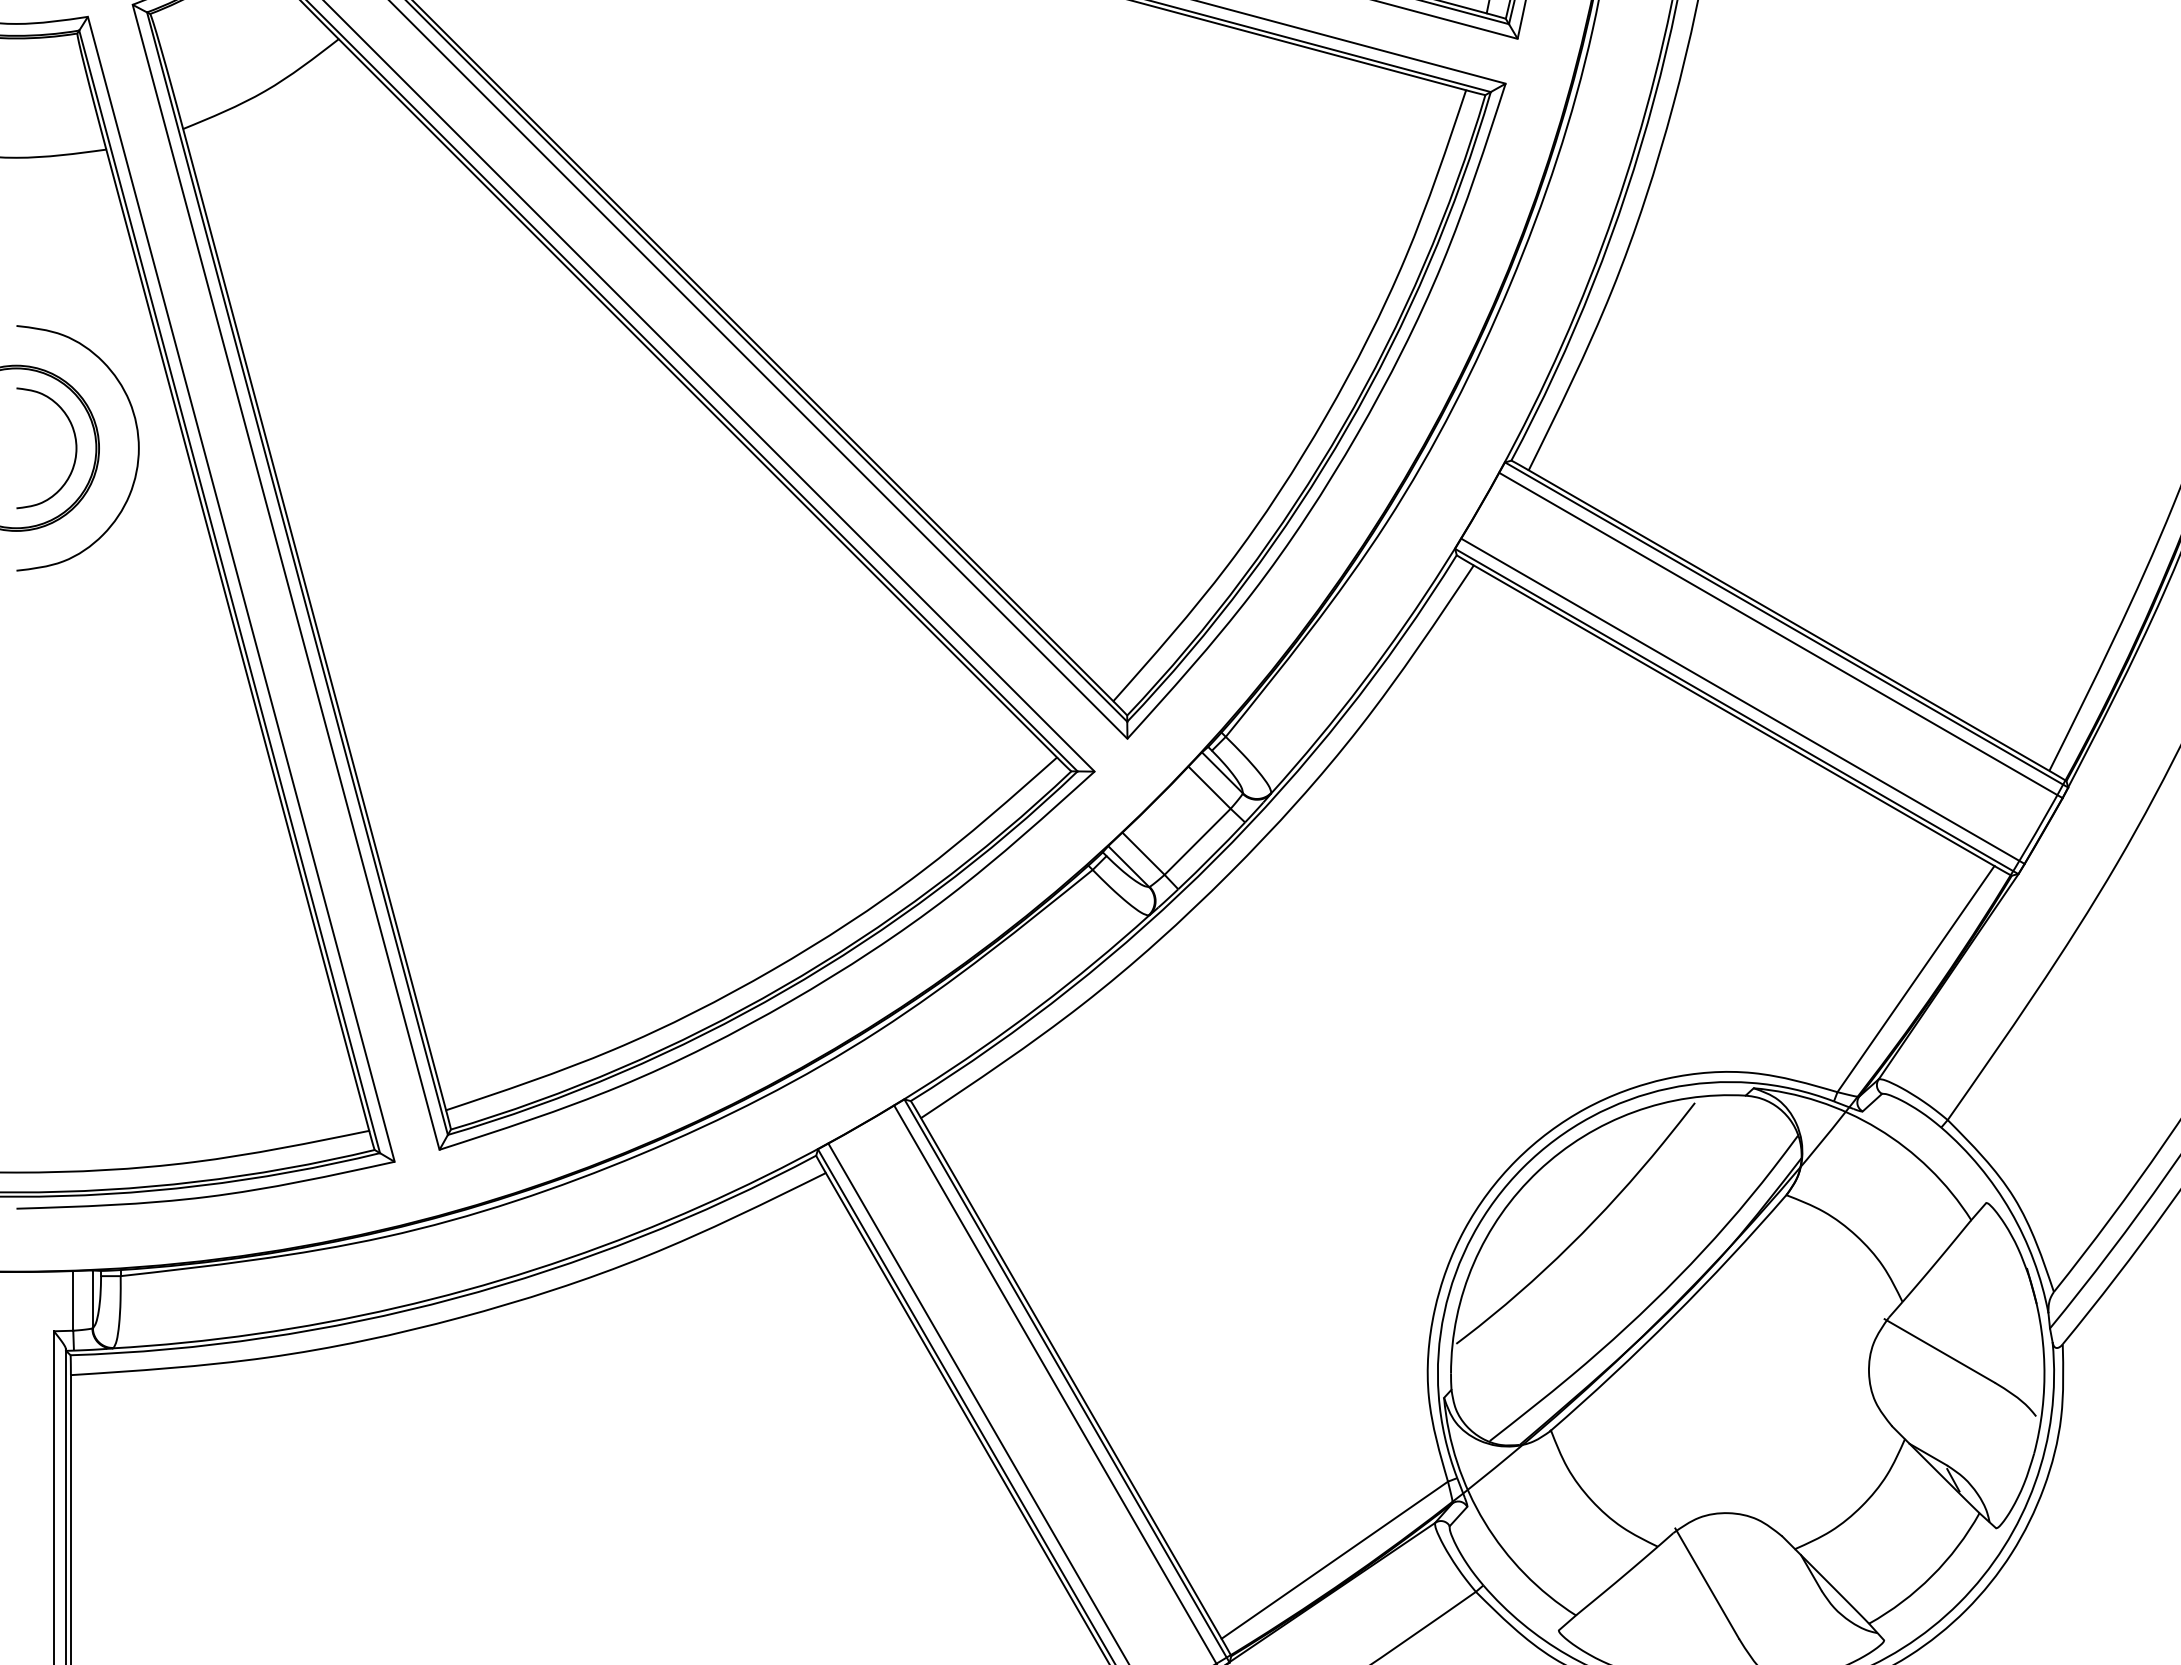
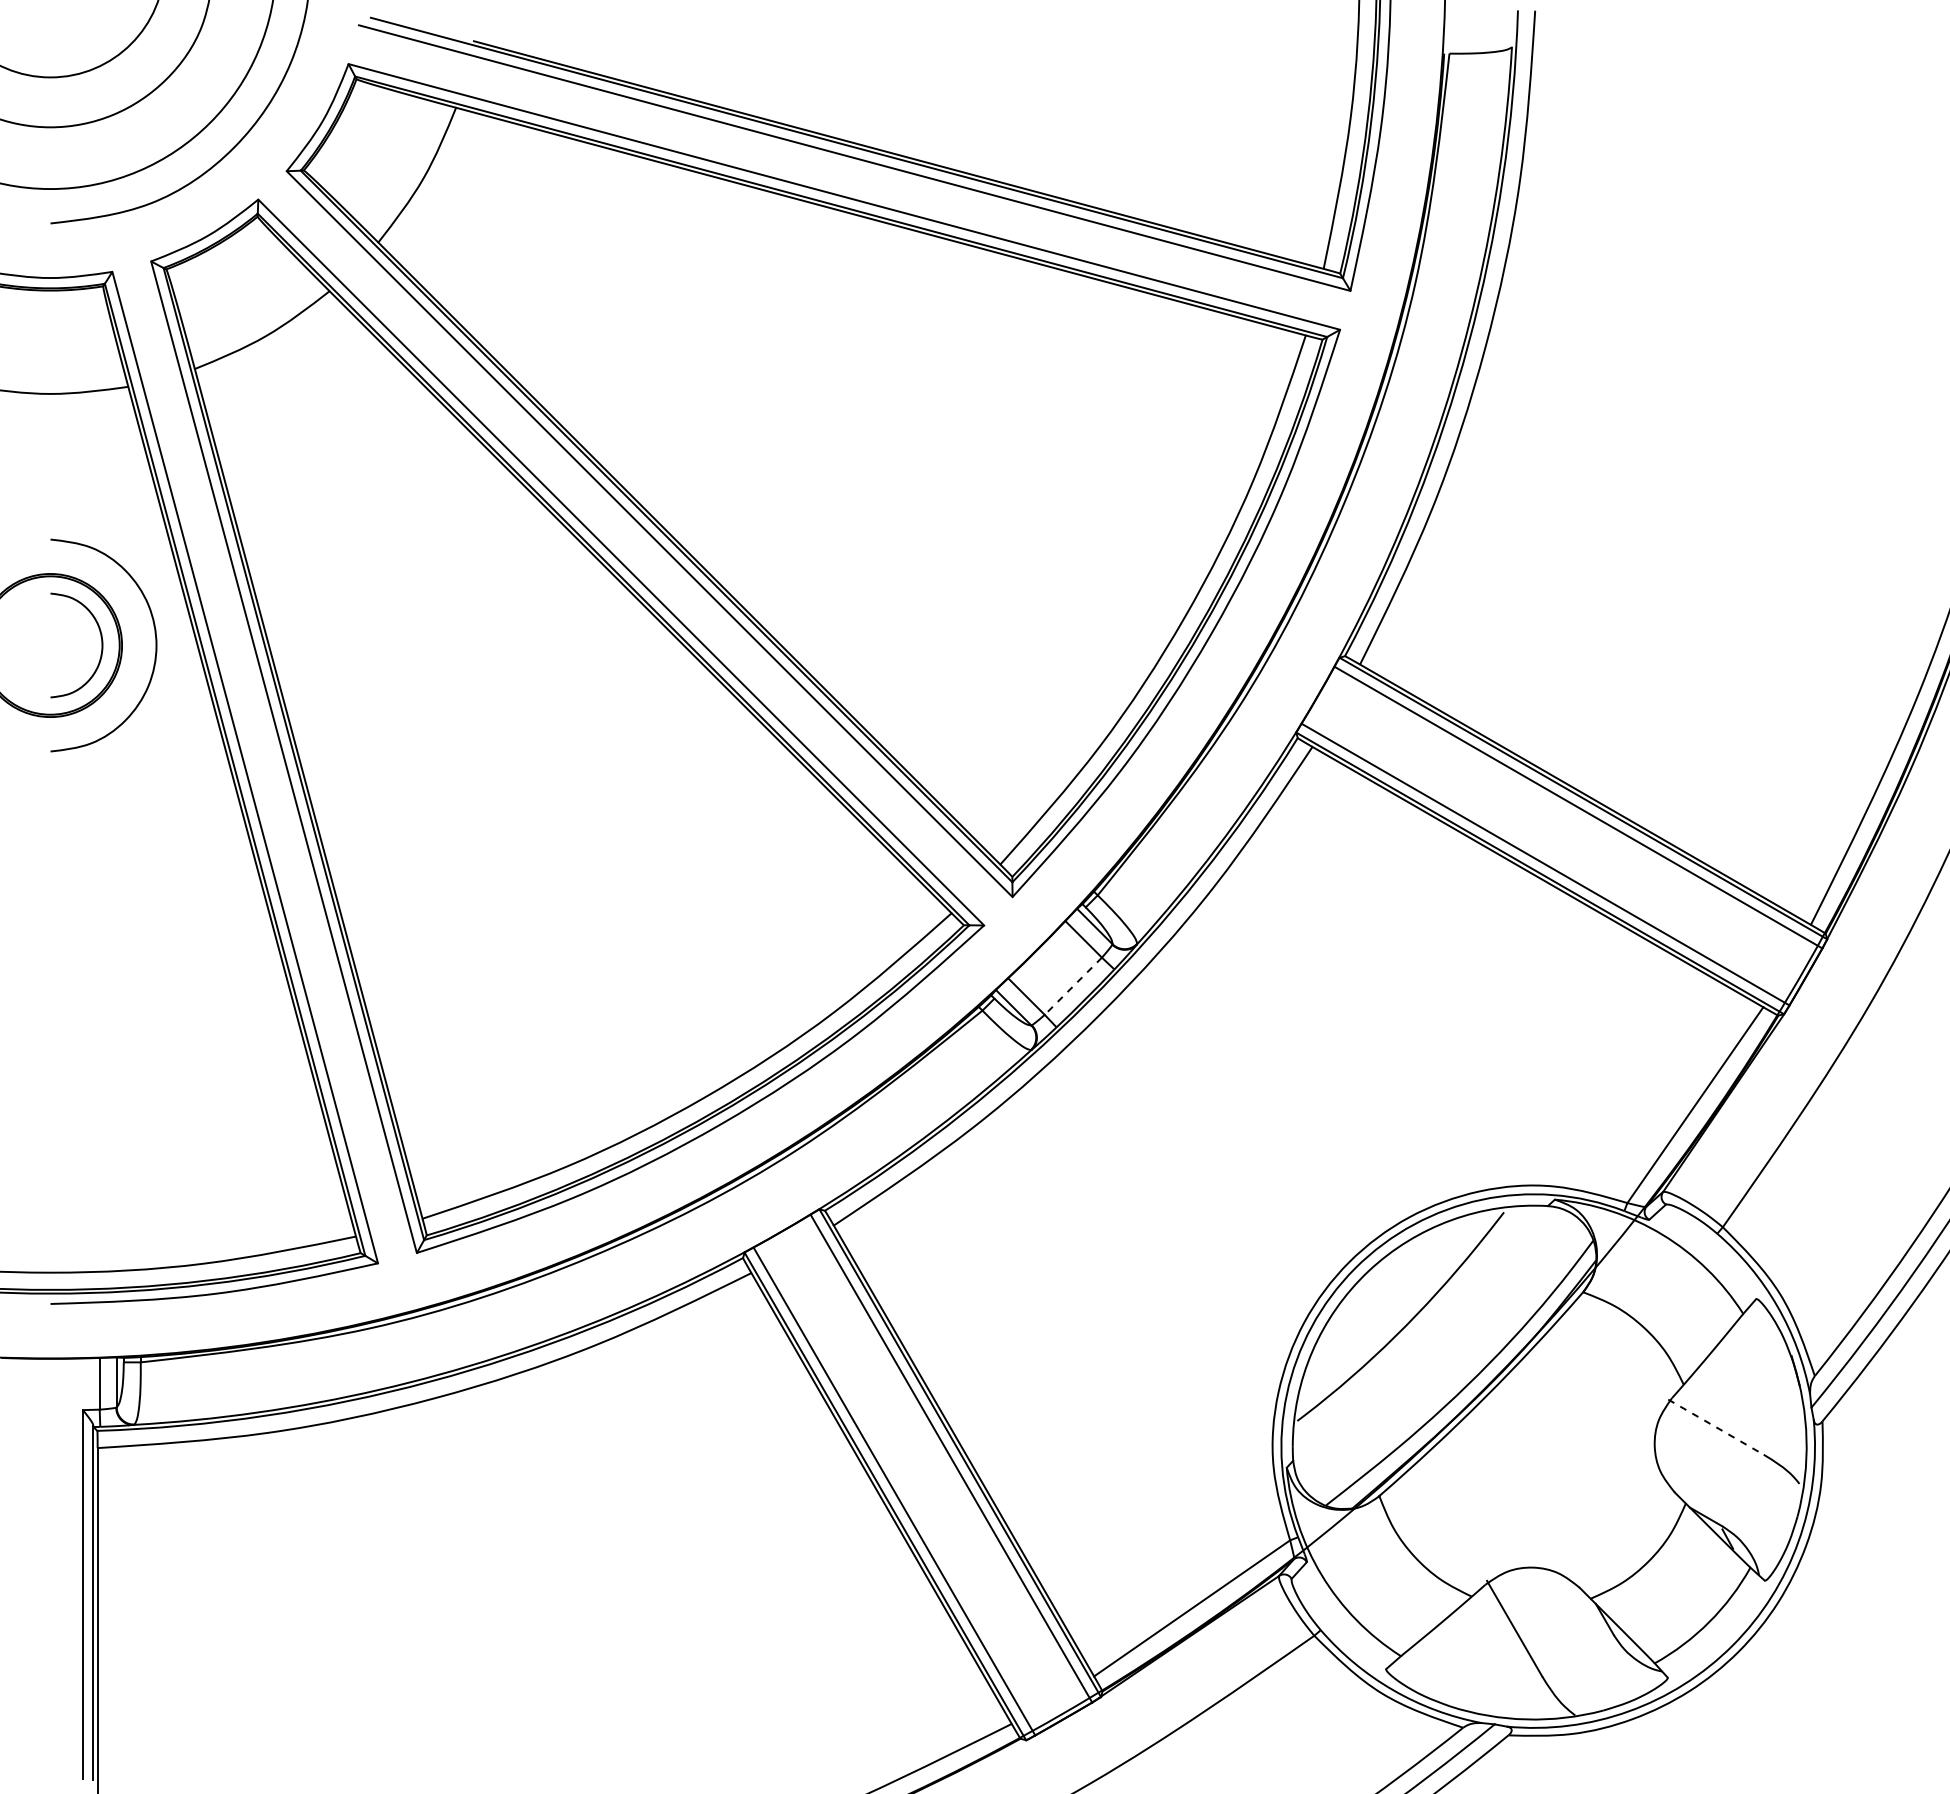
line: (1197, 842) -> (1073, 986), solid -> dashed
line: (1940, 1351) -> (1716, 1427), solid -> dashed

